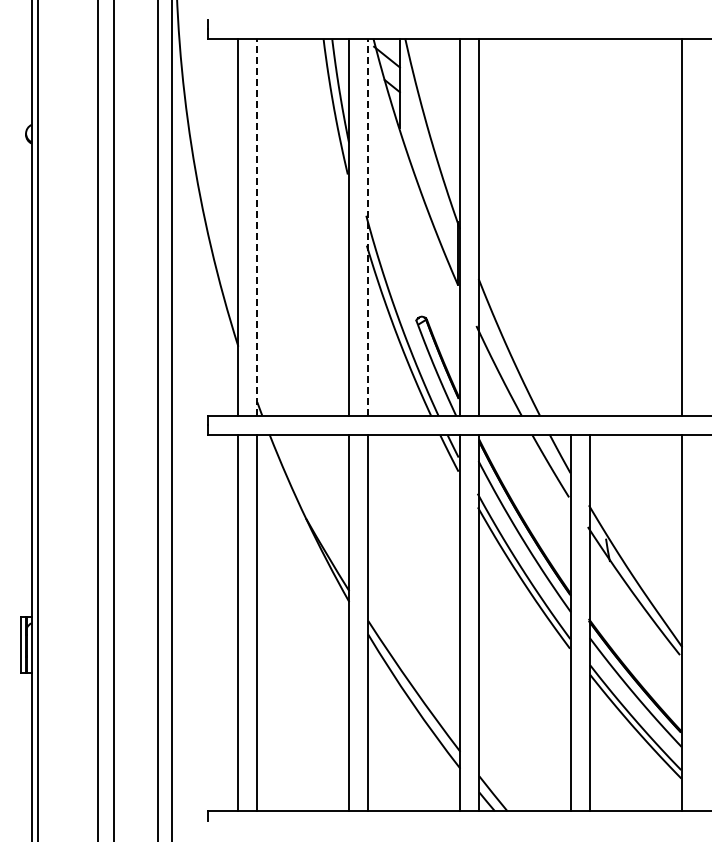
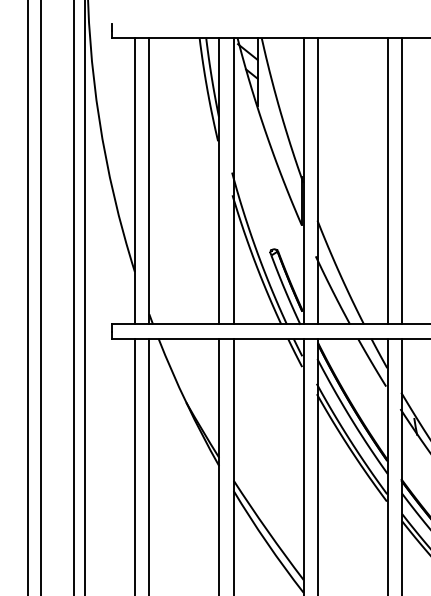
line: (257, 226) -> (149, 180), dashed -> solid
line: (368, 226) -> (233, 180), dashed -> solid
line: (571, 226) -> (388, 180), added
line: (590, 226) -> (402, 180), added

